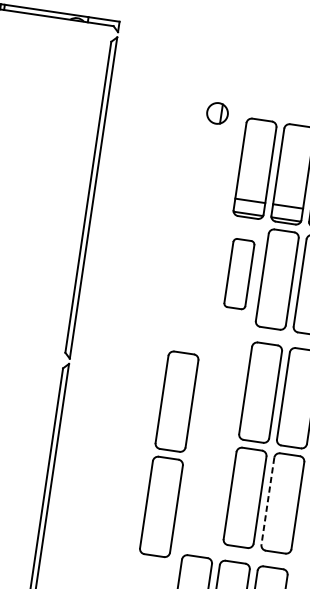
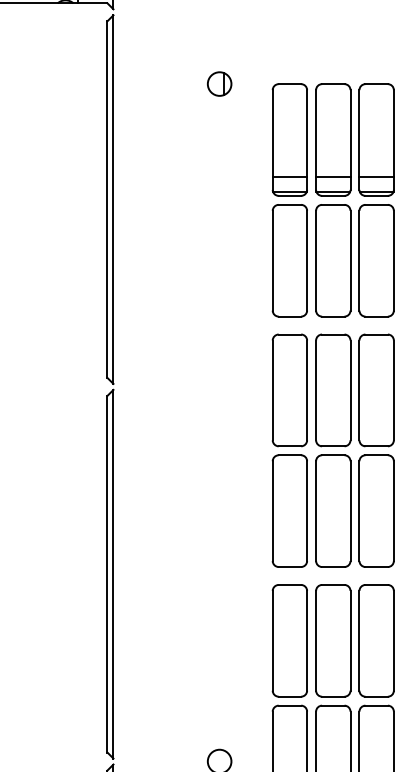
part: (217, 112) -> (219, 83), moved
part: (239, 273) -> (289, 260), size x1.43
part: (168, 453) -> (289, 450), moved
line: (267, 501) -> (359, 511), dashed -> solid

